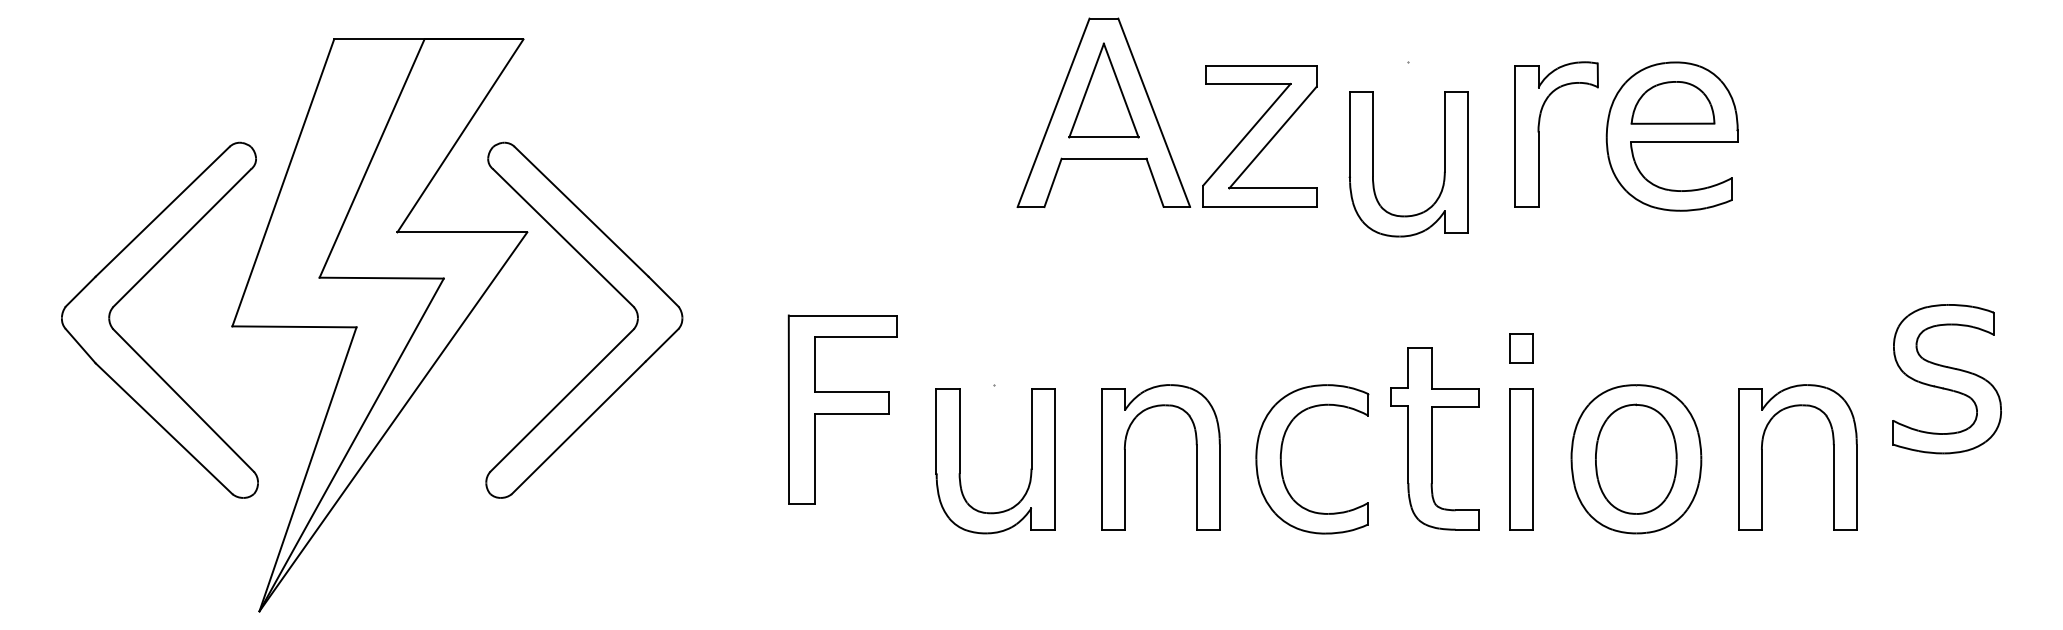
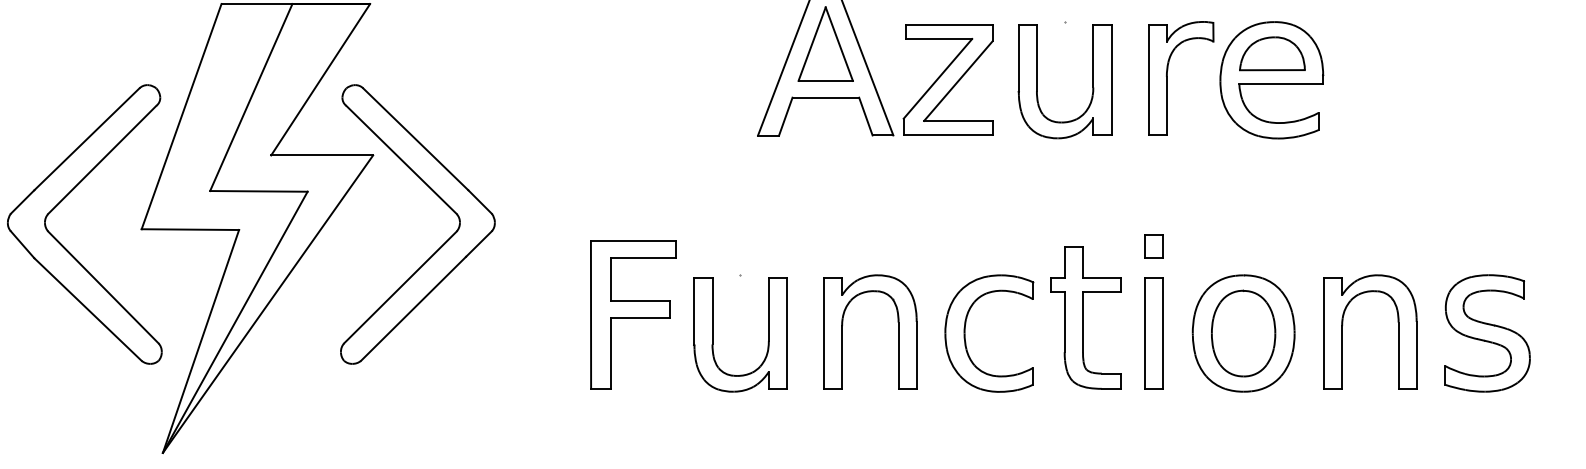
part: (1373, 164) -> (1037, 81), moved
part: (1946, 379) -> (1487, 333), moved
part: (842, 409) -> (633, 314), moved

